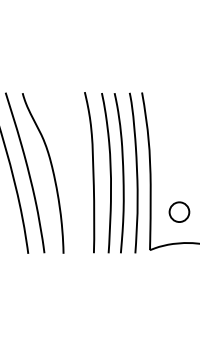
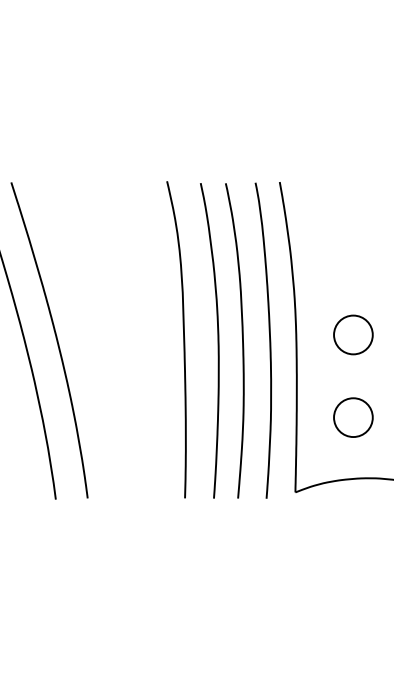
curve: (51, 169) -> (101, 333), removed
circle: (179, 169) -> (353, 333), added

